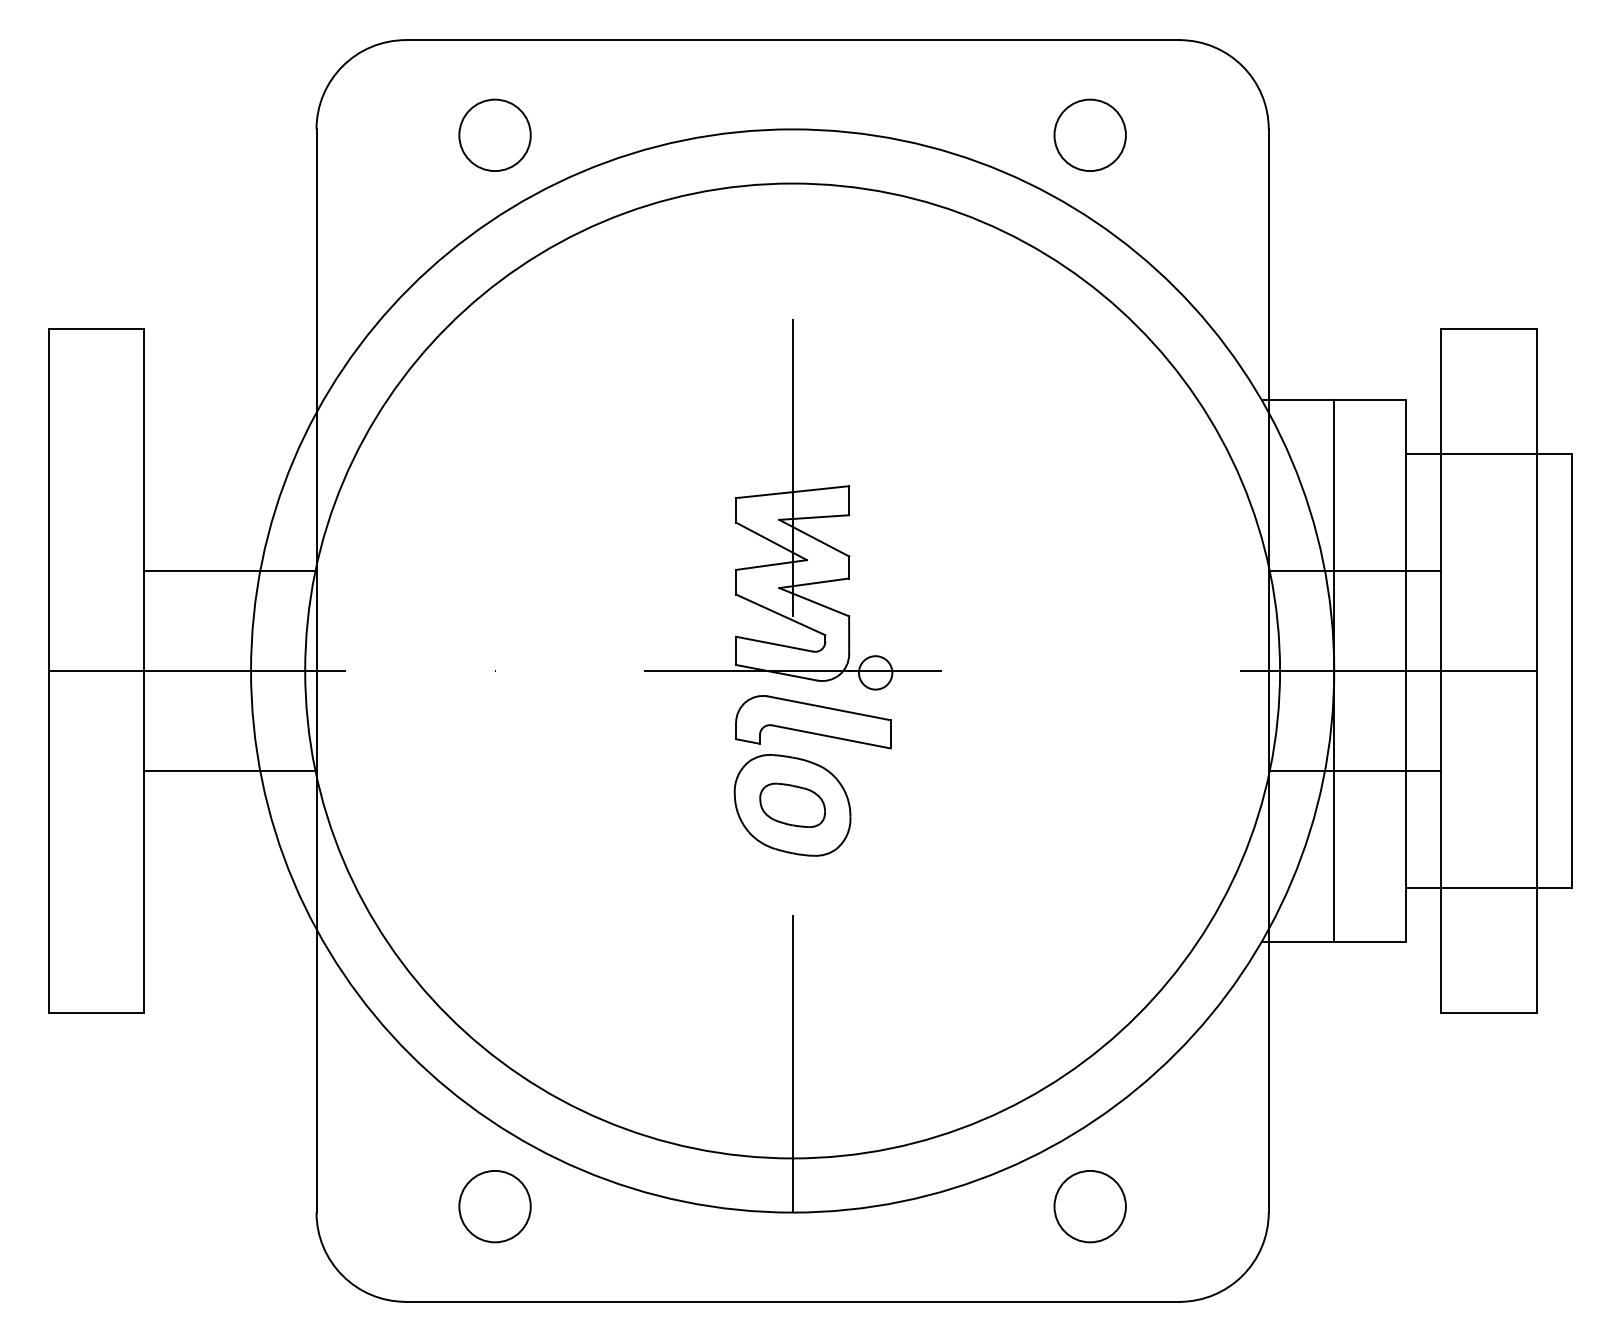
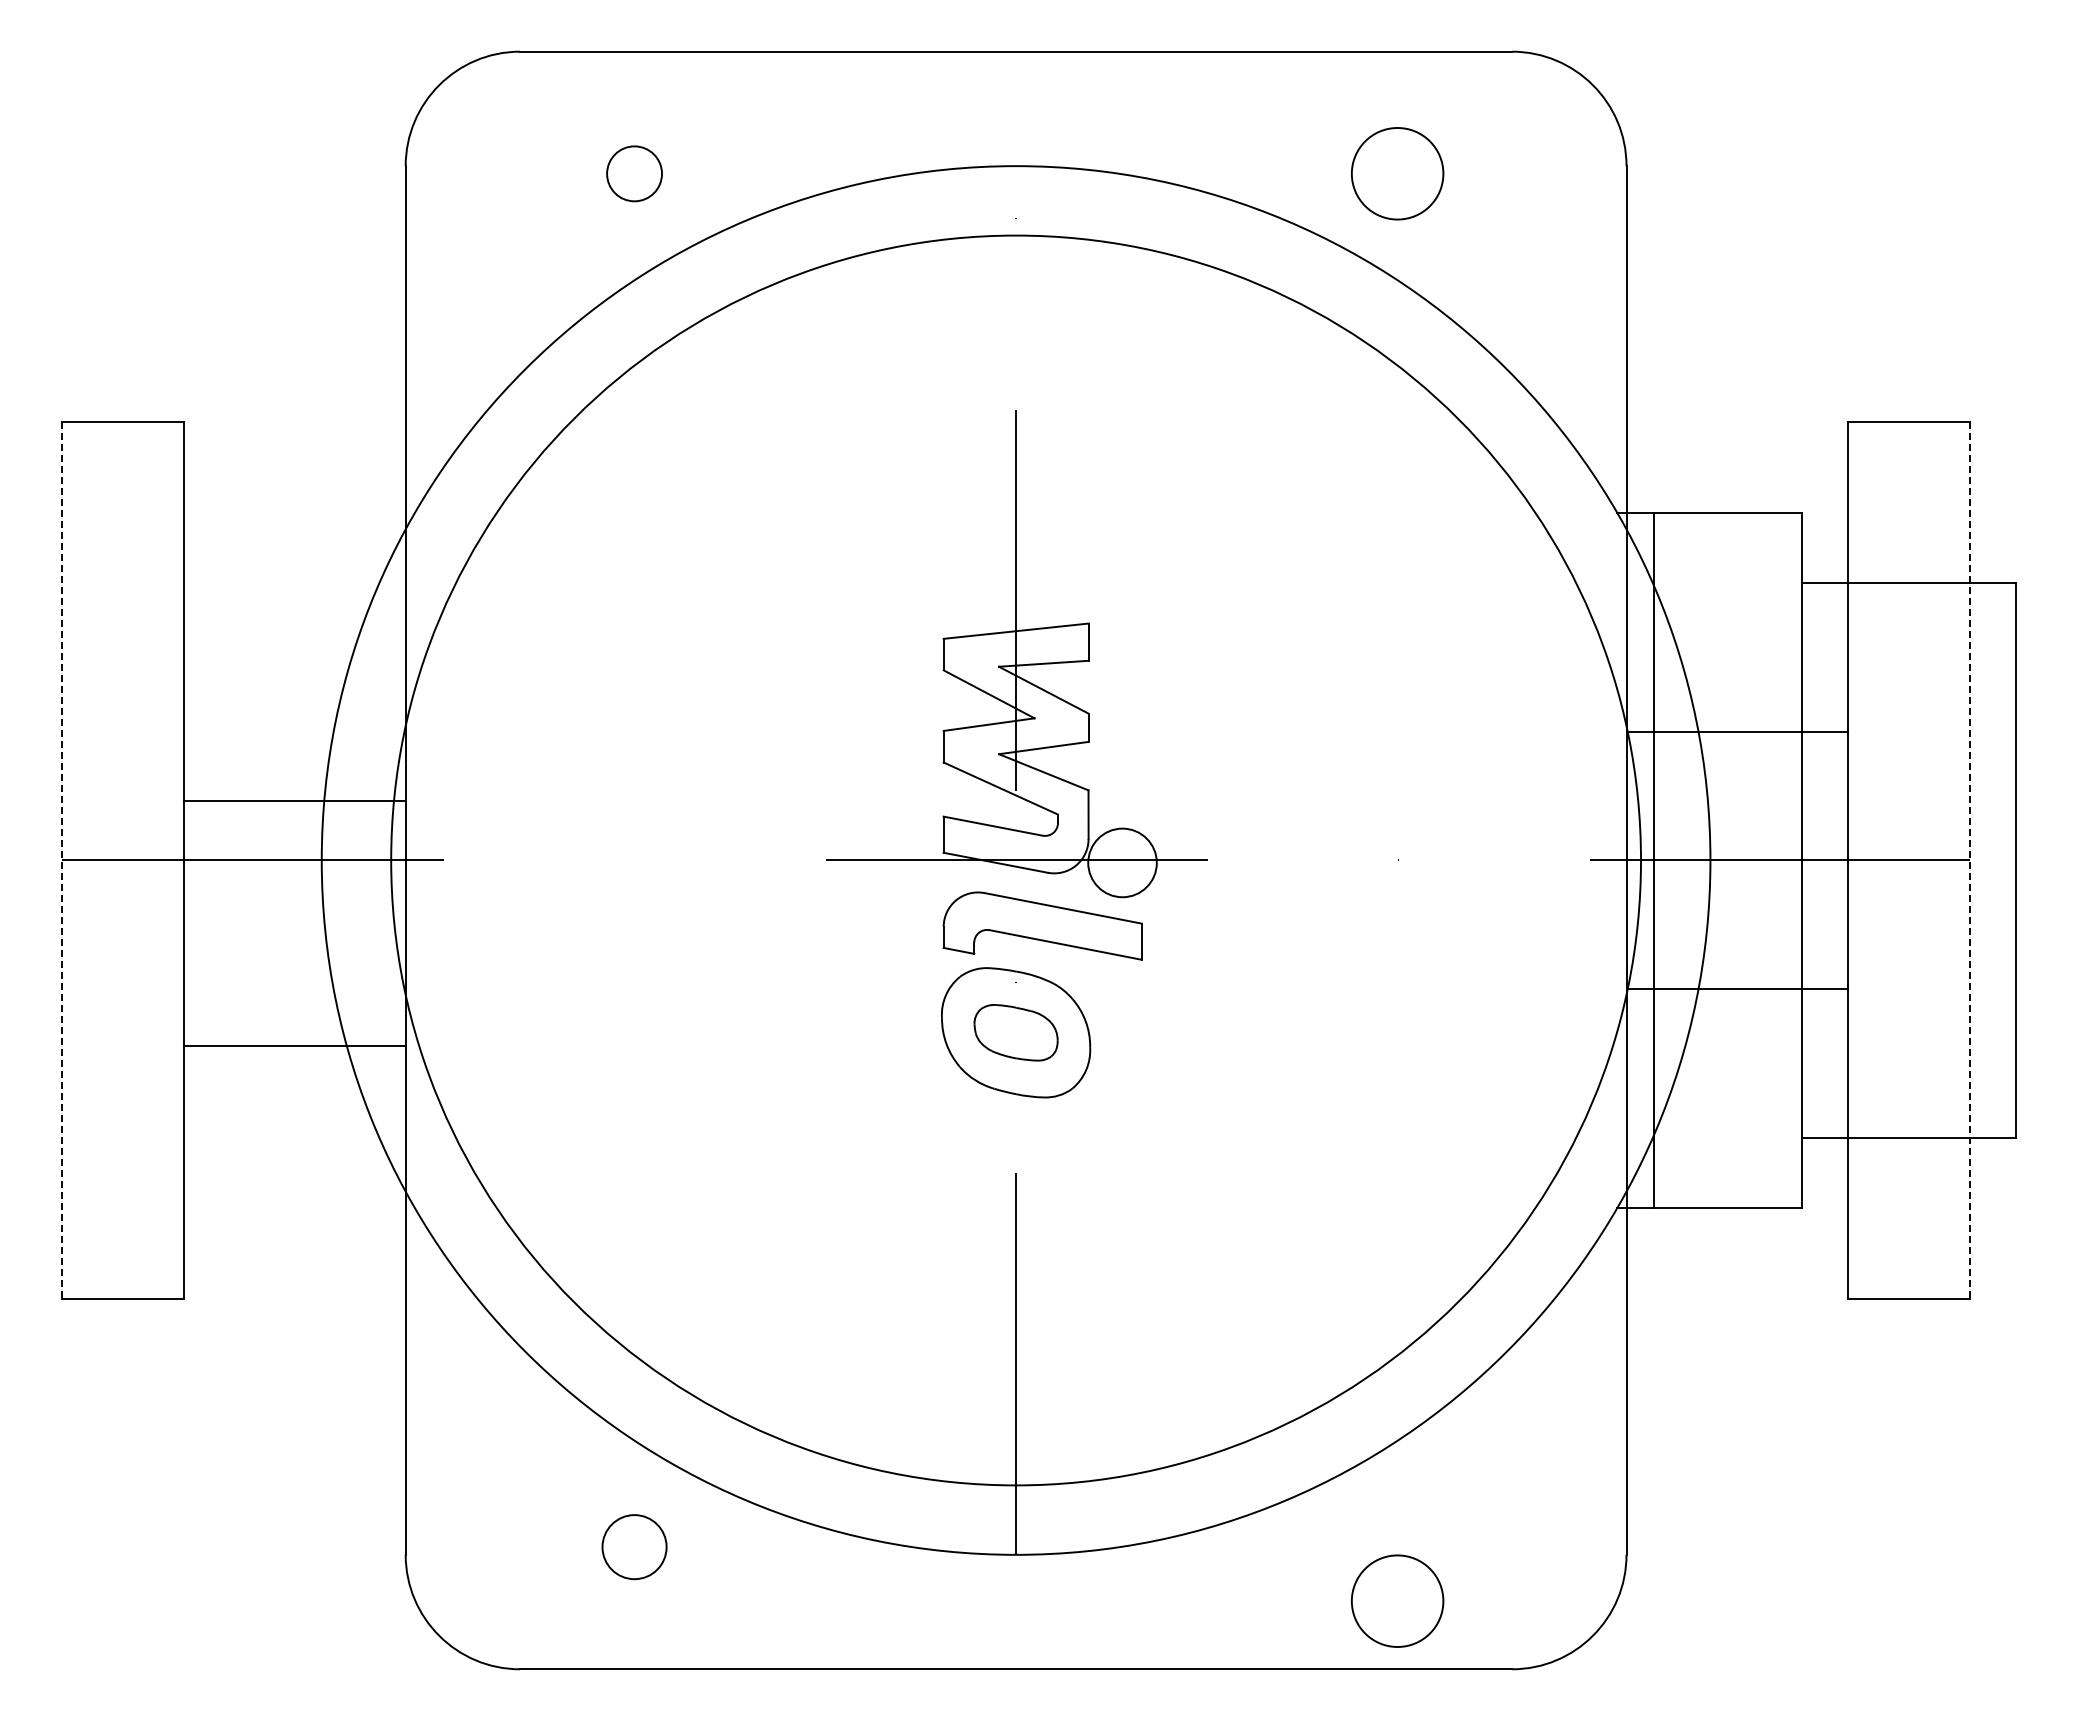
circle: (494, 135) -> (634, 173), size x0.6
line: (229, 570) -> (294, 800), moved
line: (48, 671) -> (62, 860), solid -> dashed
line: (1334, 671) -> (1654, 860), moved
line: (1536, 671) -> (1969, 860), solid -> dashed
circle: (875, 672) -> (1122, 862), size x1.6
line: (229, 771) -> (294, 1046), moved
circle: (494, 1206) -> (634, 1546), size x0.7
circle: (1090, 1206) -> (1397, 1600), moved

